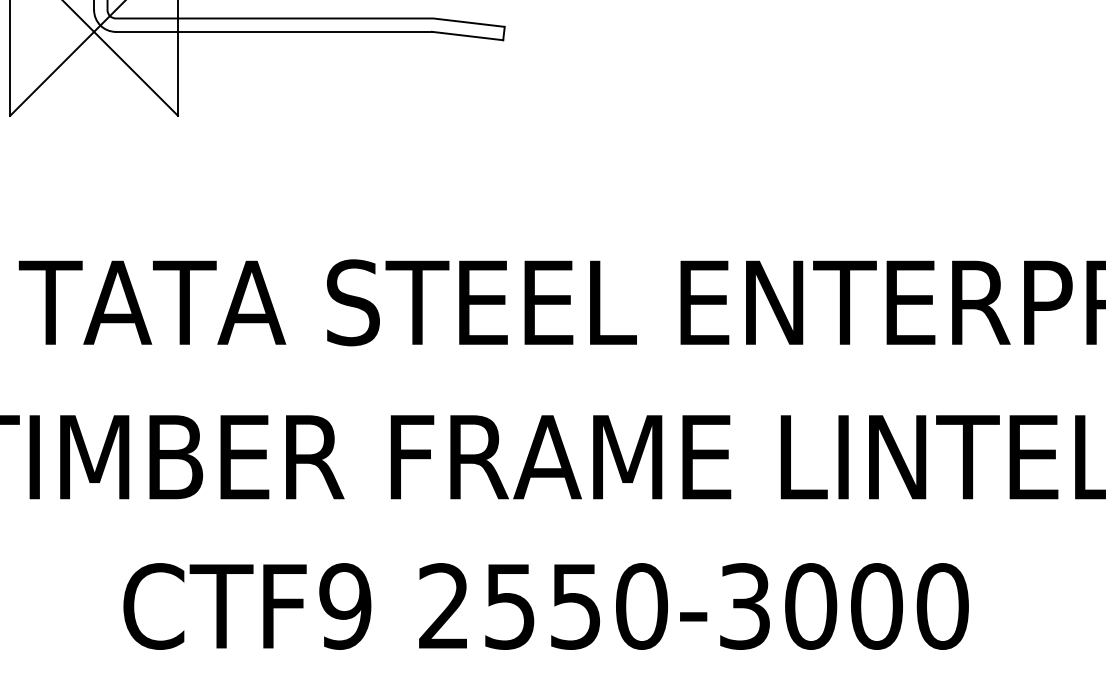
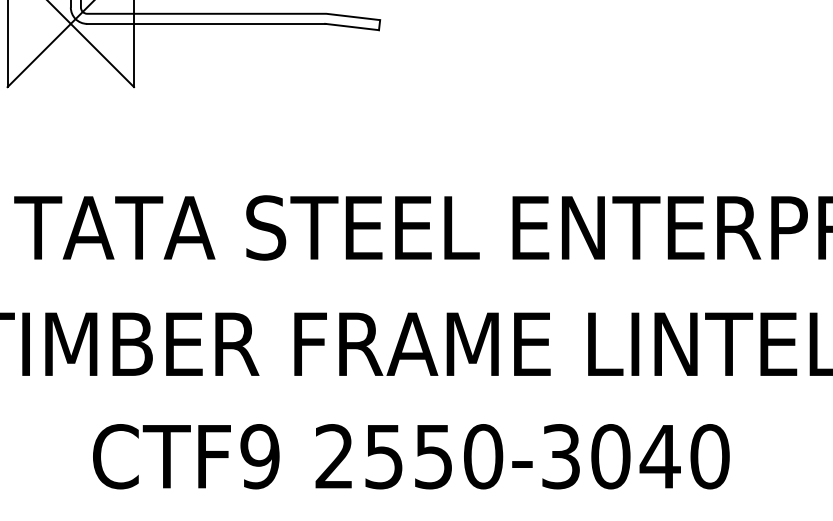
text: (875, 606) -> (659, 456), 2550-3000 -> 2550-3040

